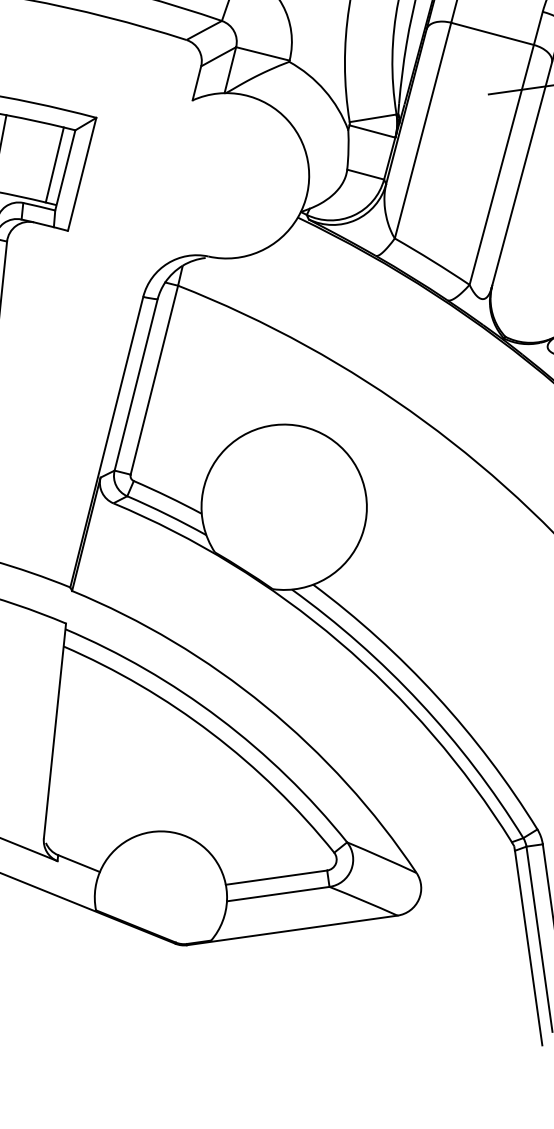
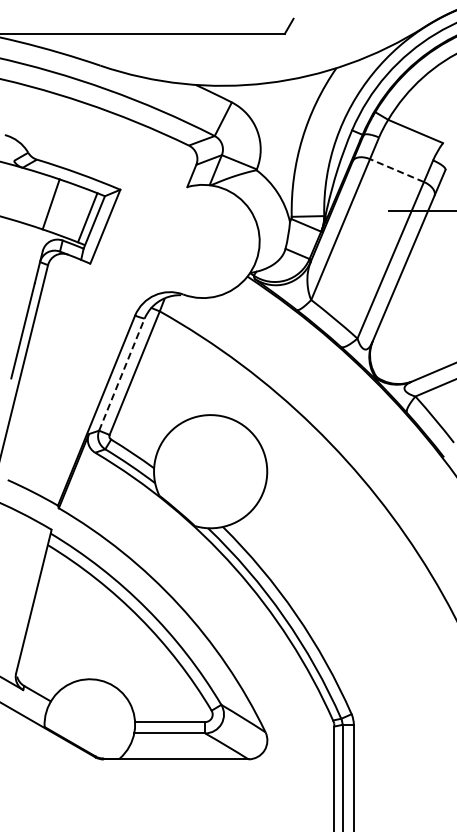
line: (491, 33) -> (396, 170), solid -> dashed
line: (136, 384) -> (122, 374), solid -> dashed

